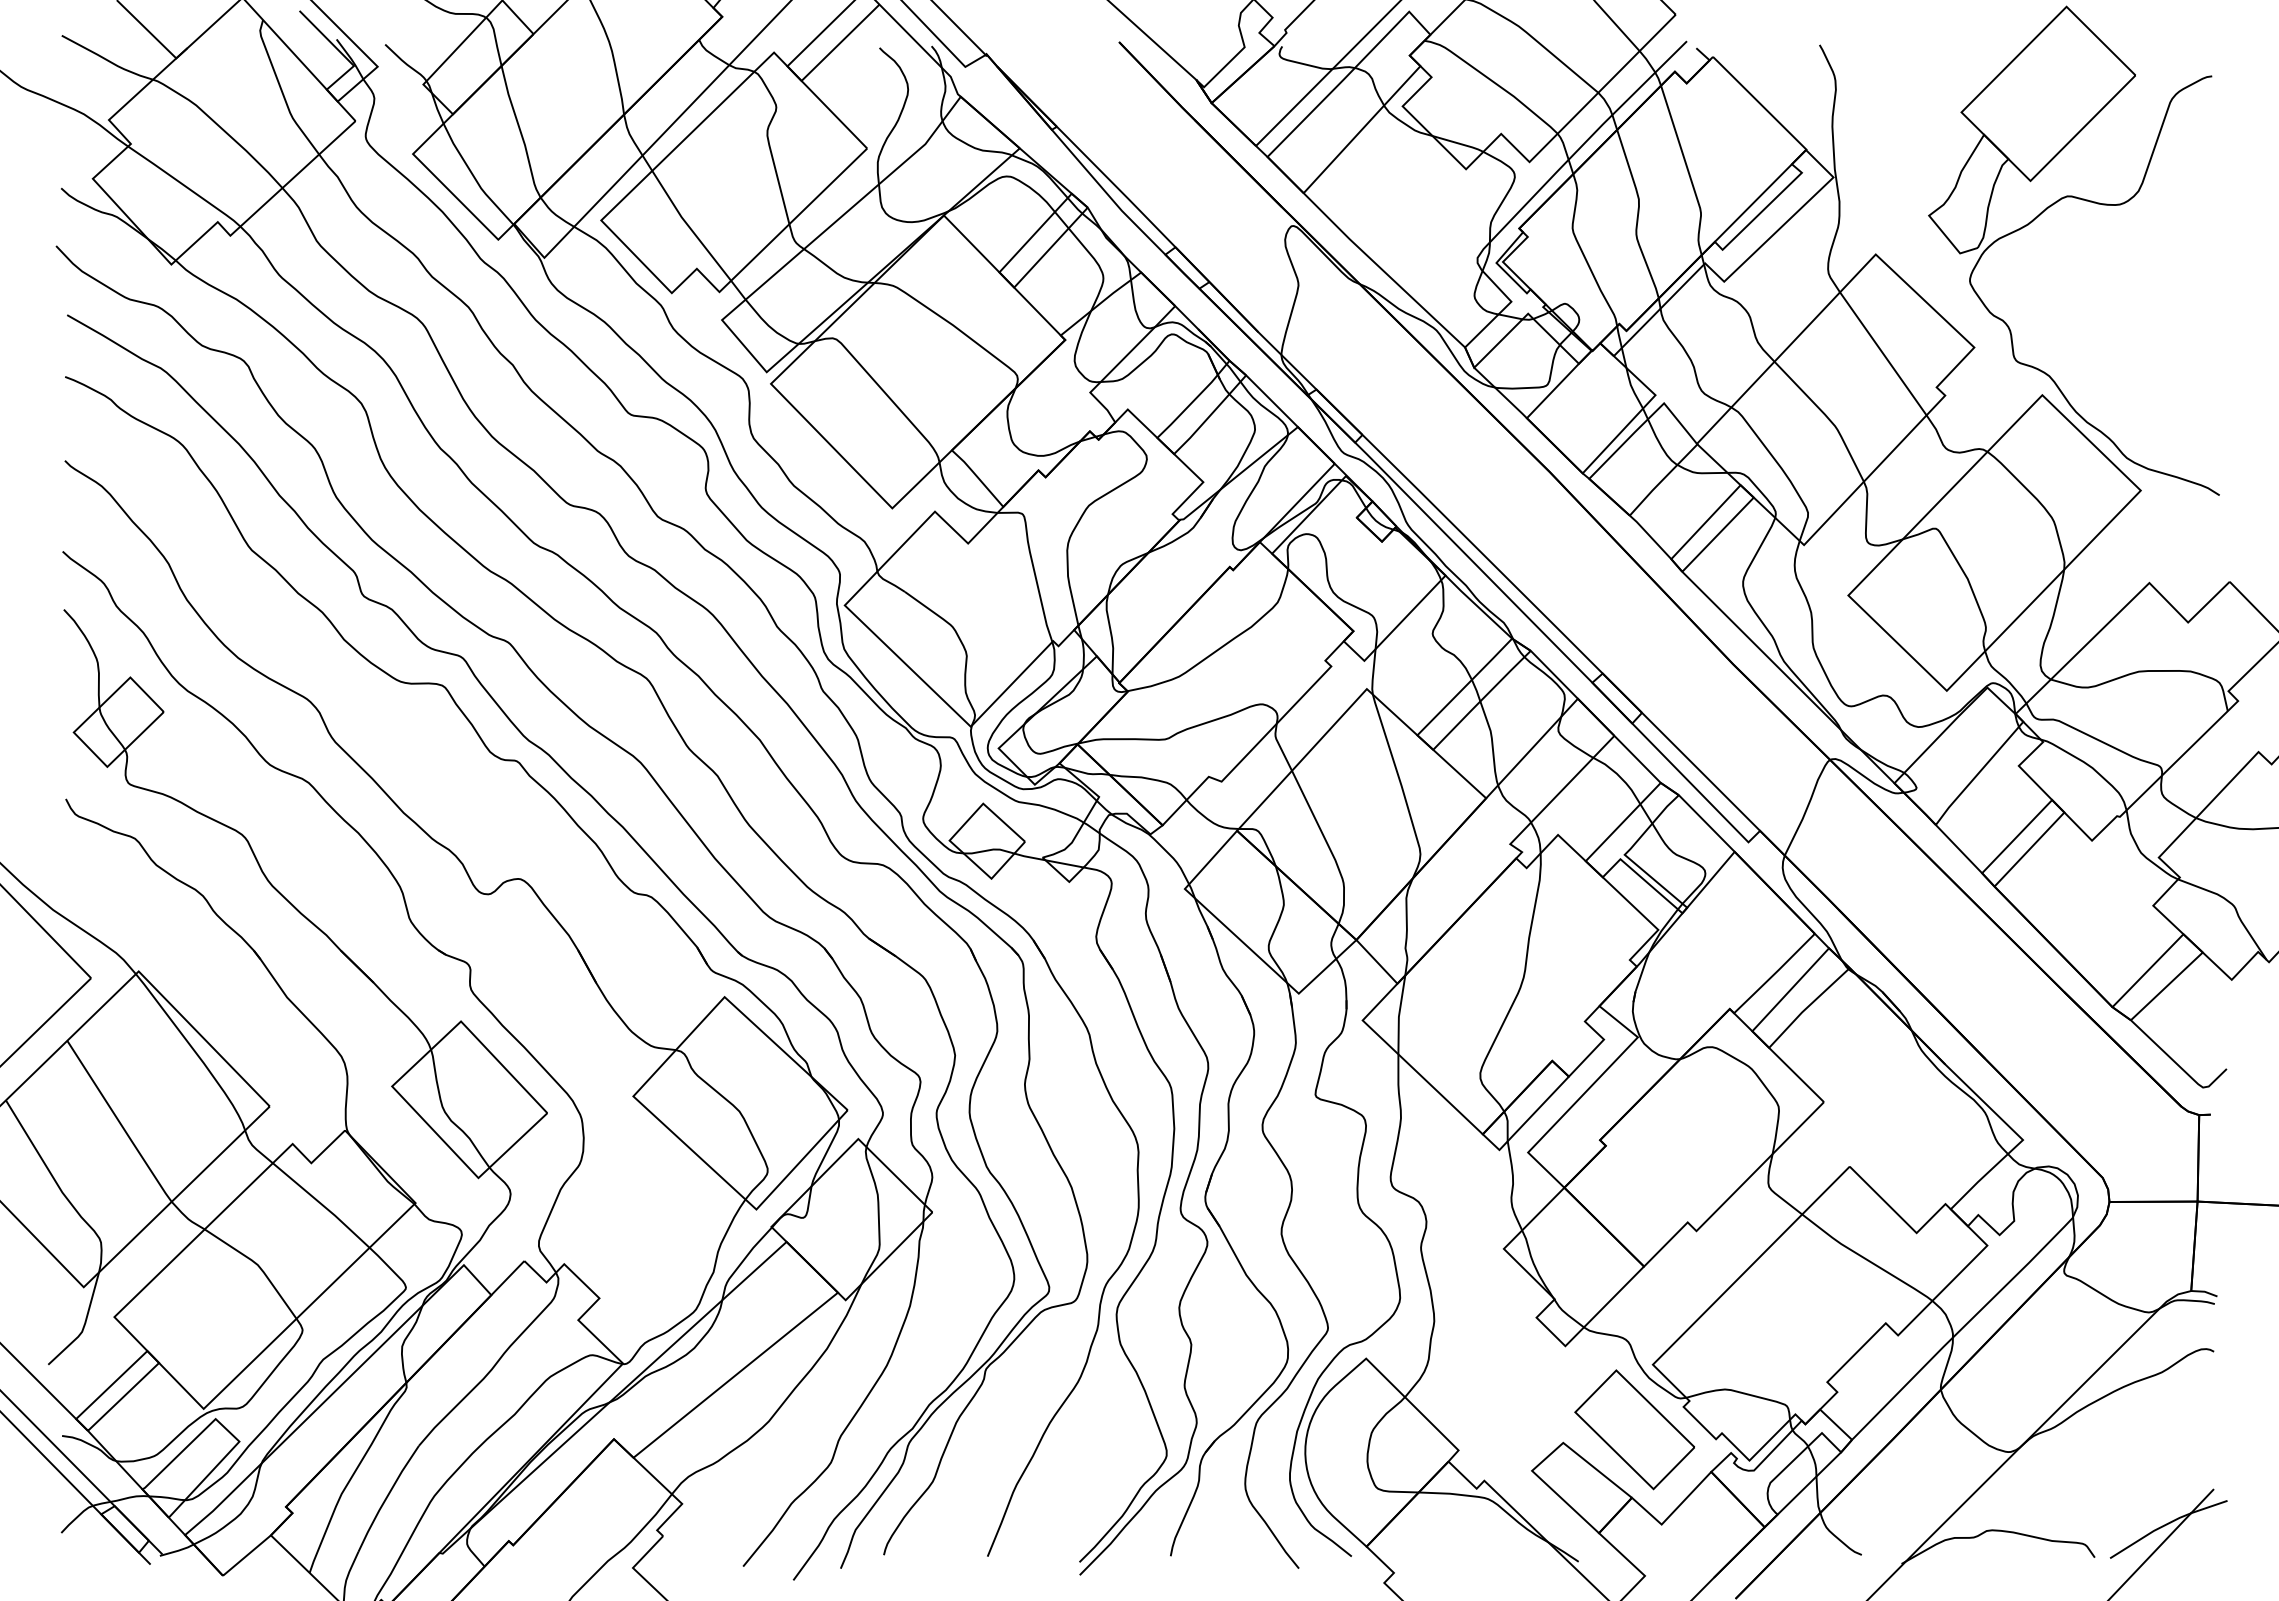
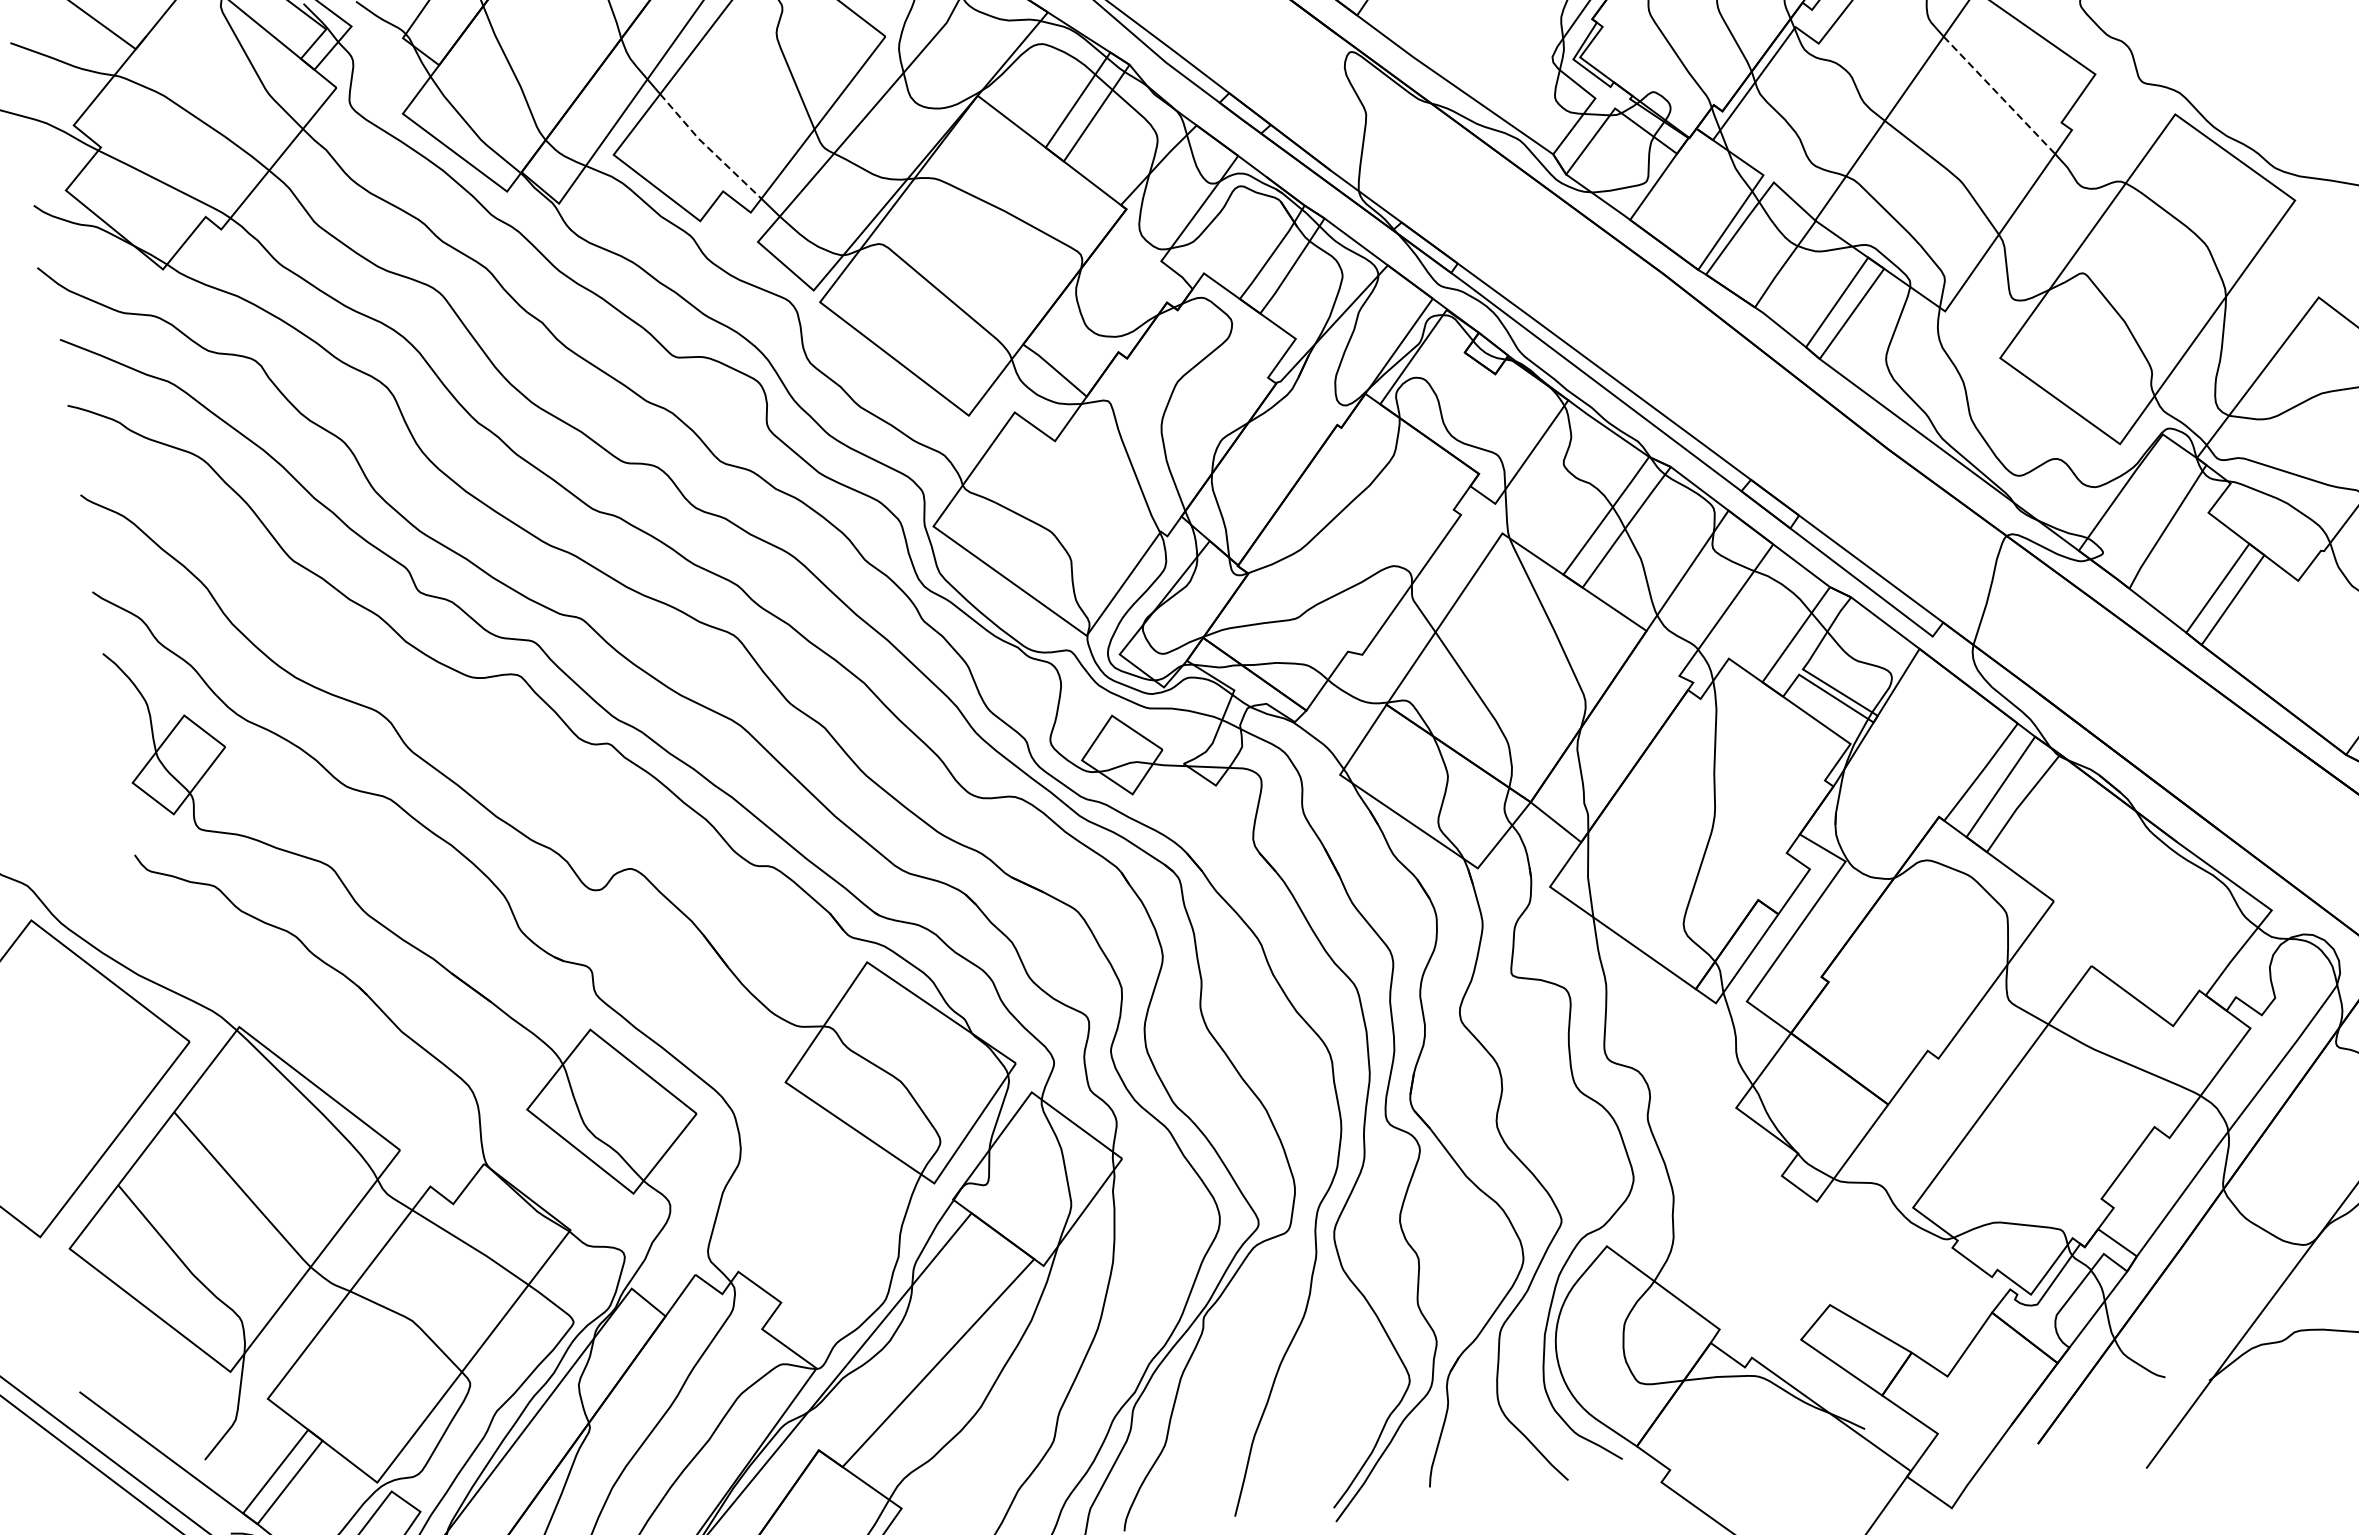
line: (689, 227) -> (708, 148), solid -> dashed
line: (1883, 354) -> (1999, 96), solid -> dashed
part: (1634, 1429) -> (1903, 1279), removed

